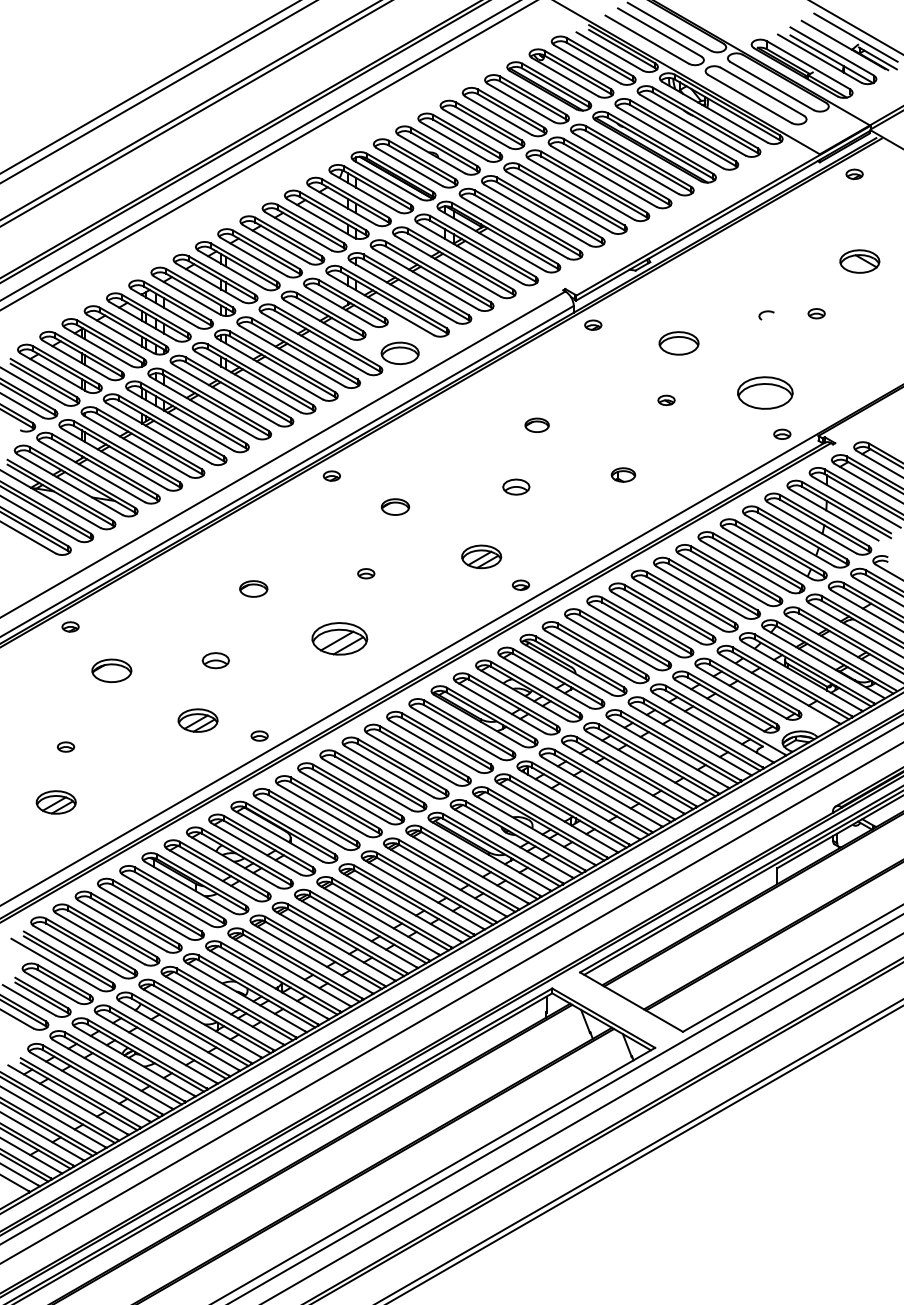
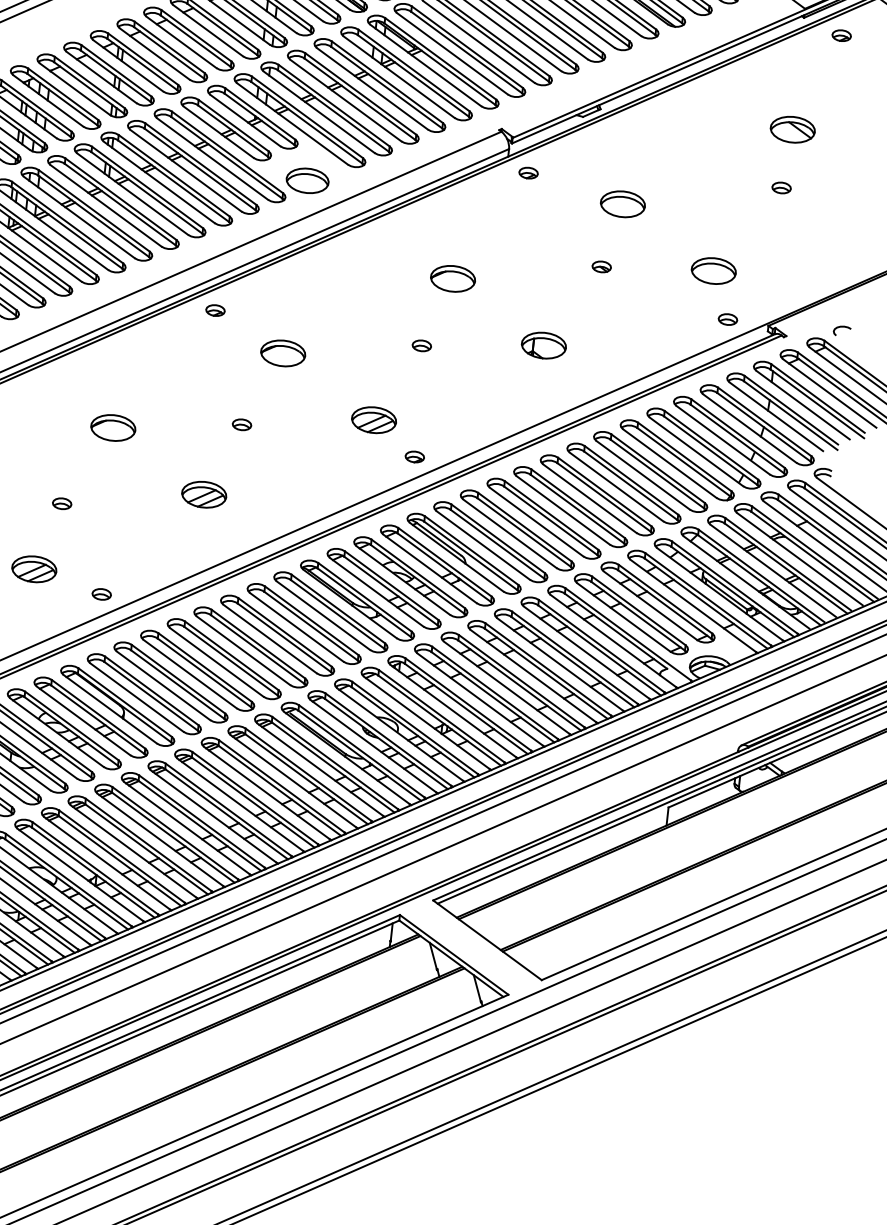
part: (859, 261) -> (792, 129), moved
curve: (766, 312) -> (842, 327), moved
part: (764, 393) -> (712, 271), size x0.71
part: (536, 425) -> (452, 279), size x1.67
part: (623, 474) -> (544, 345), size x1.67
part: (516, 486) -> (422, 345), size x0.62
part: (395, 506) -> (283, 352), size x1.43
part: (253, 588) -> (113, 427), size x1.43
part: (339, 638) -> (203, 494), size x0.71
part: (216, 659) -> (62, 502), size x0.62

